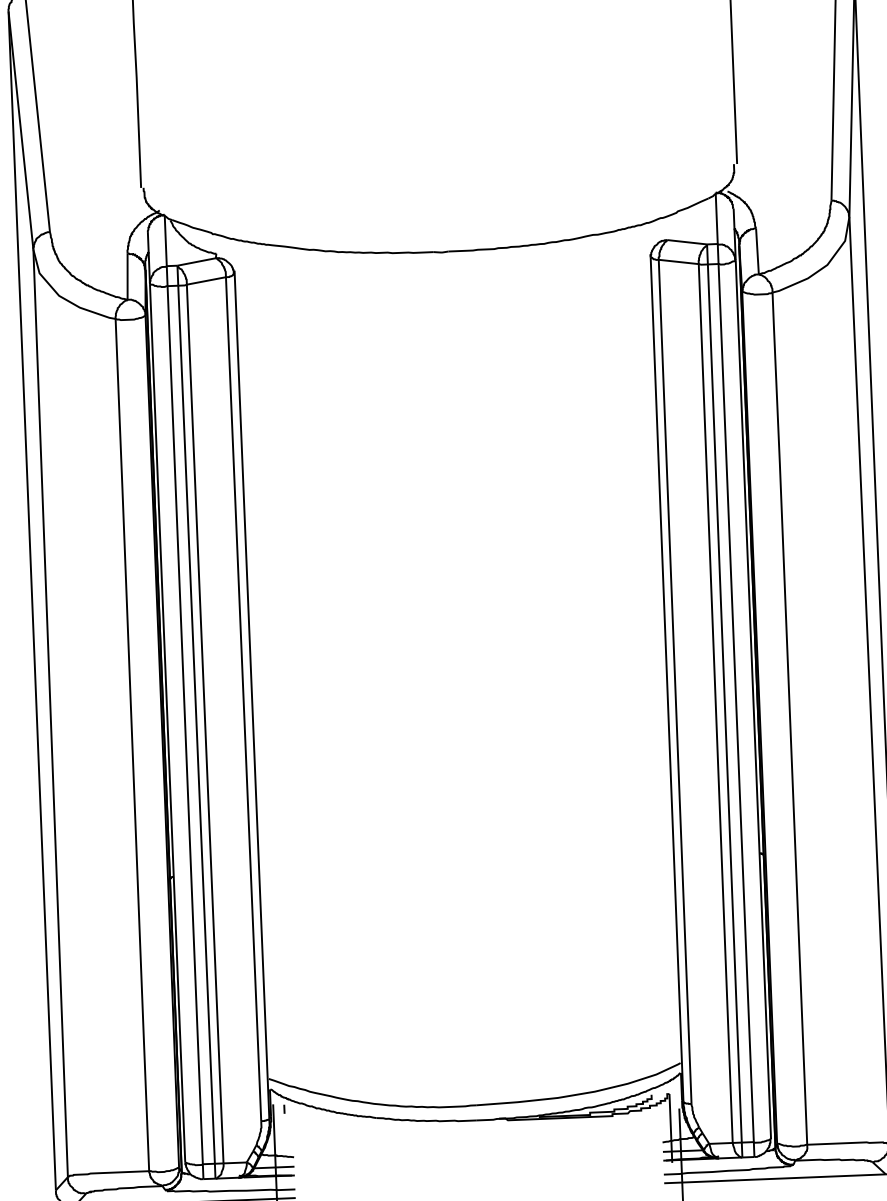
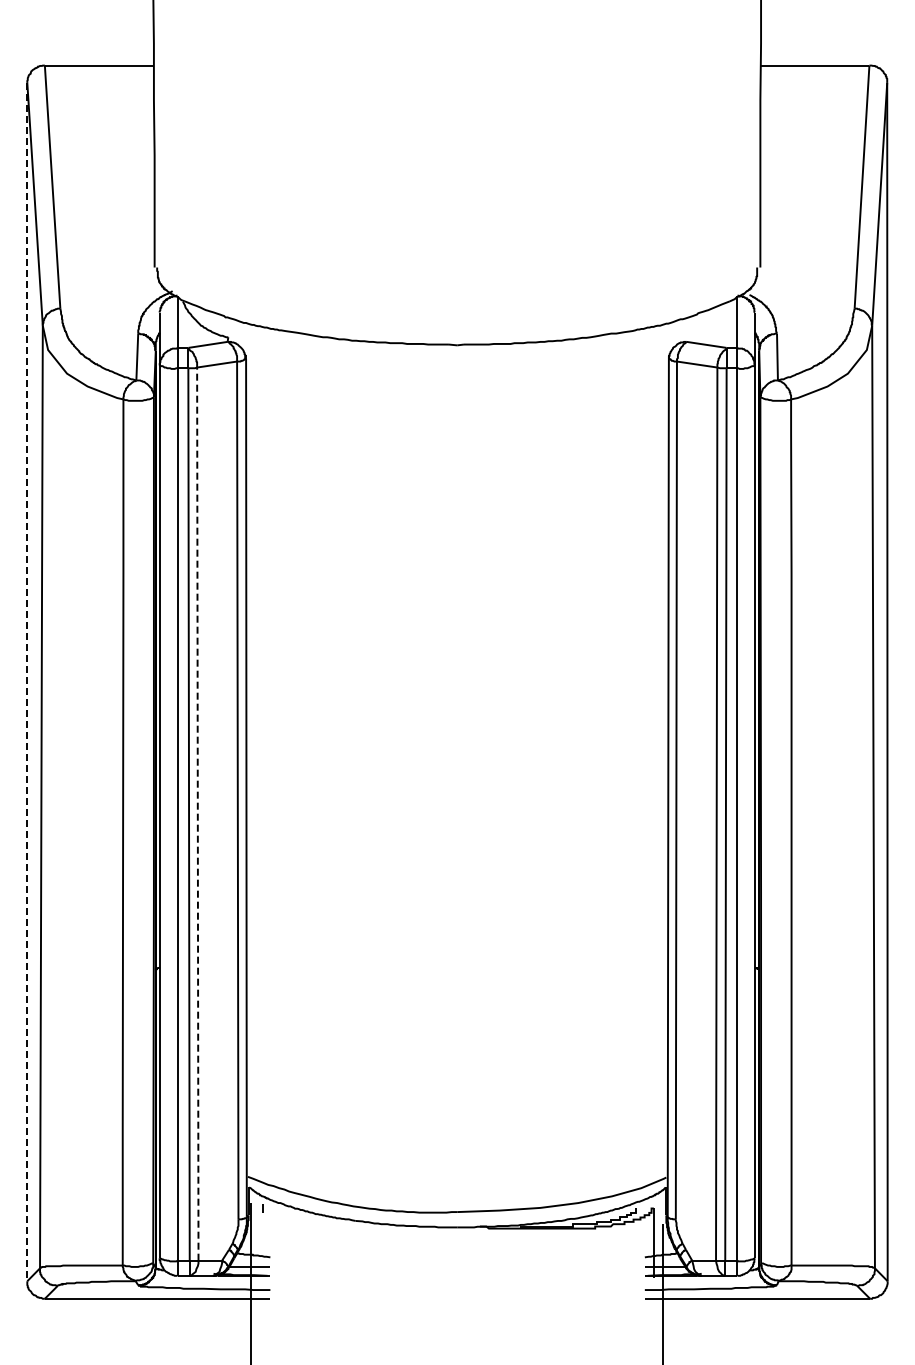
line: (32, 601) -> (27, 682), solid -> dashed
line: (204, 724) -> (197, 814), solid -> dashed

